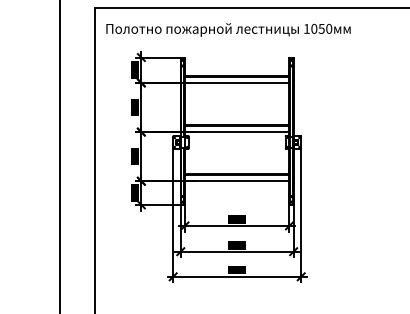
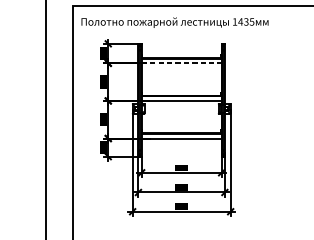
text: (321, 28) -> (246, 21), 1050 -> 1435
line: (237, 82) -> (181, 62), solid -> dashed

